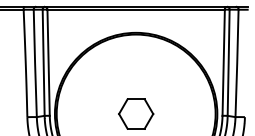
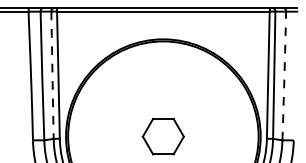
arc: (43, 62) -> (52, 75), solid -> dashed
arc: (237, 63) -> (284, 76), solid -> dashed

